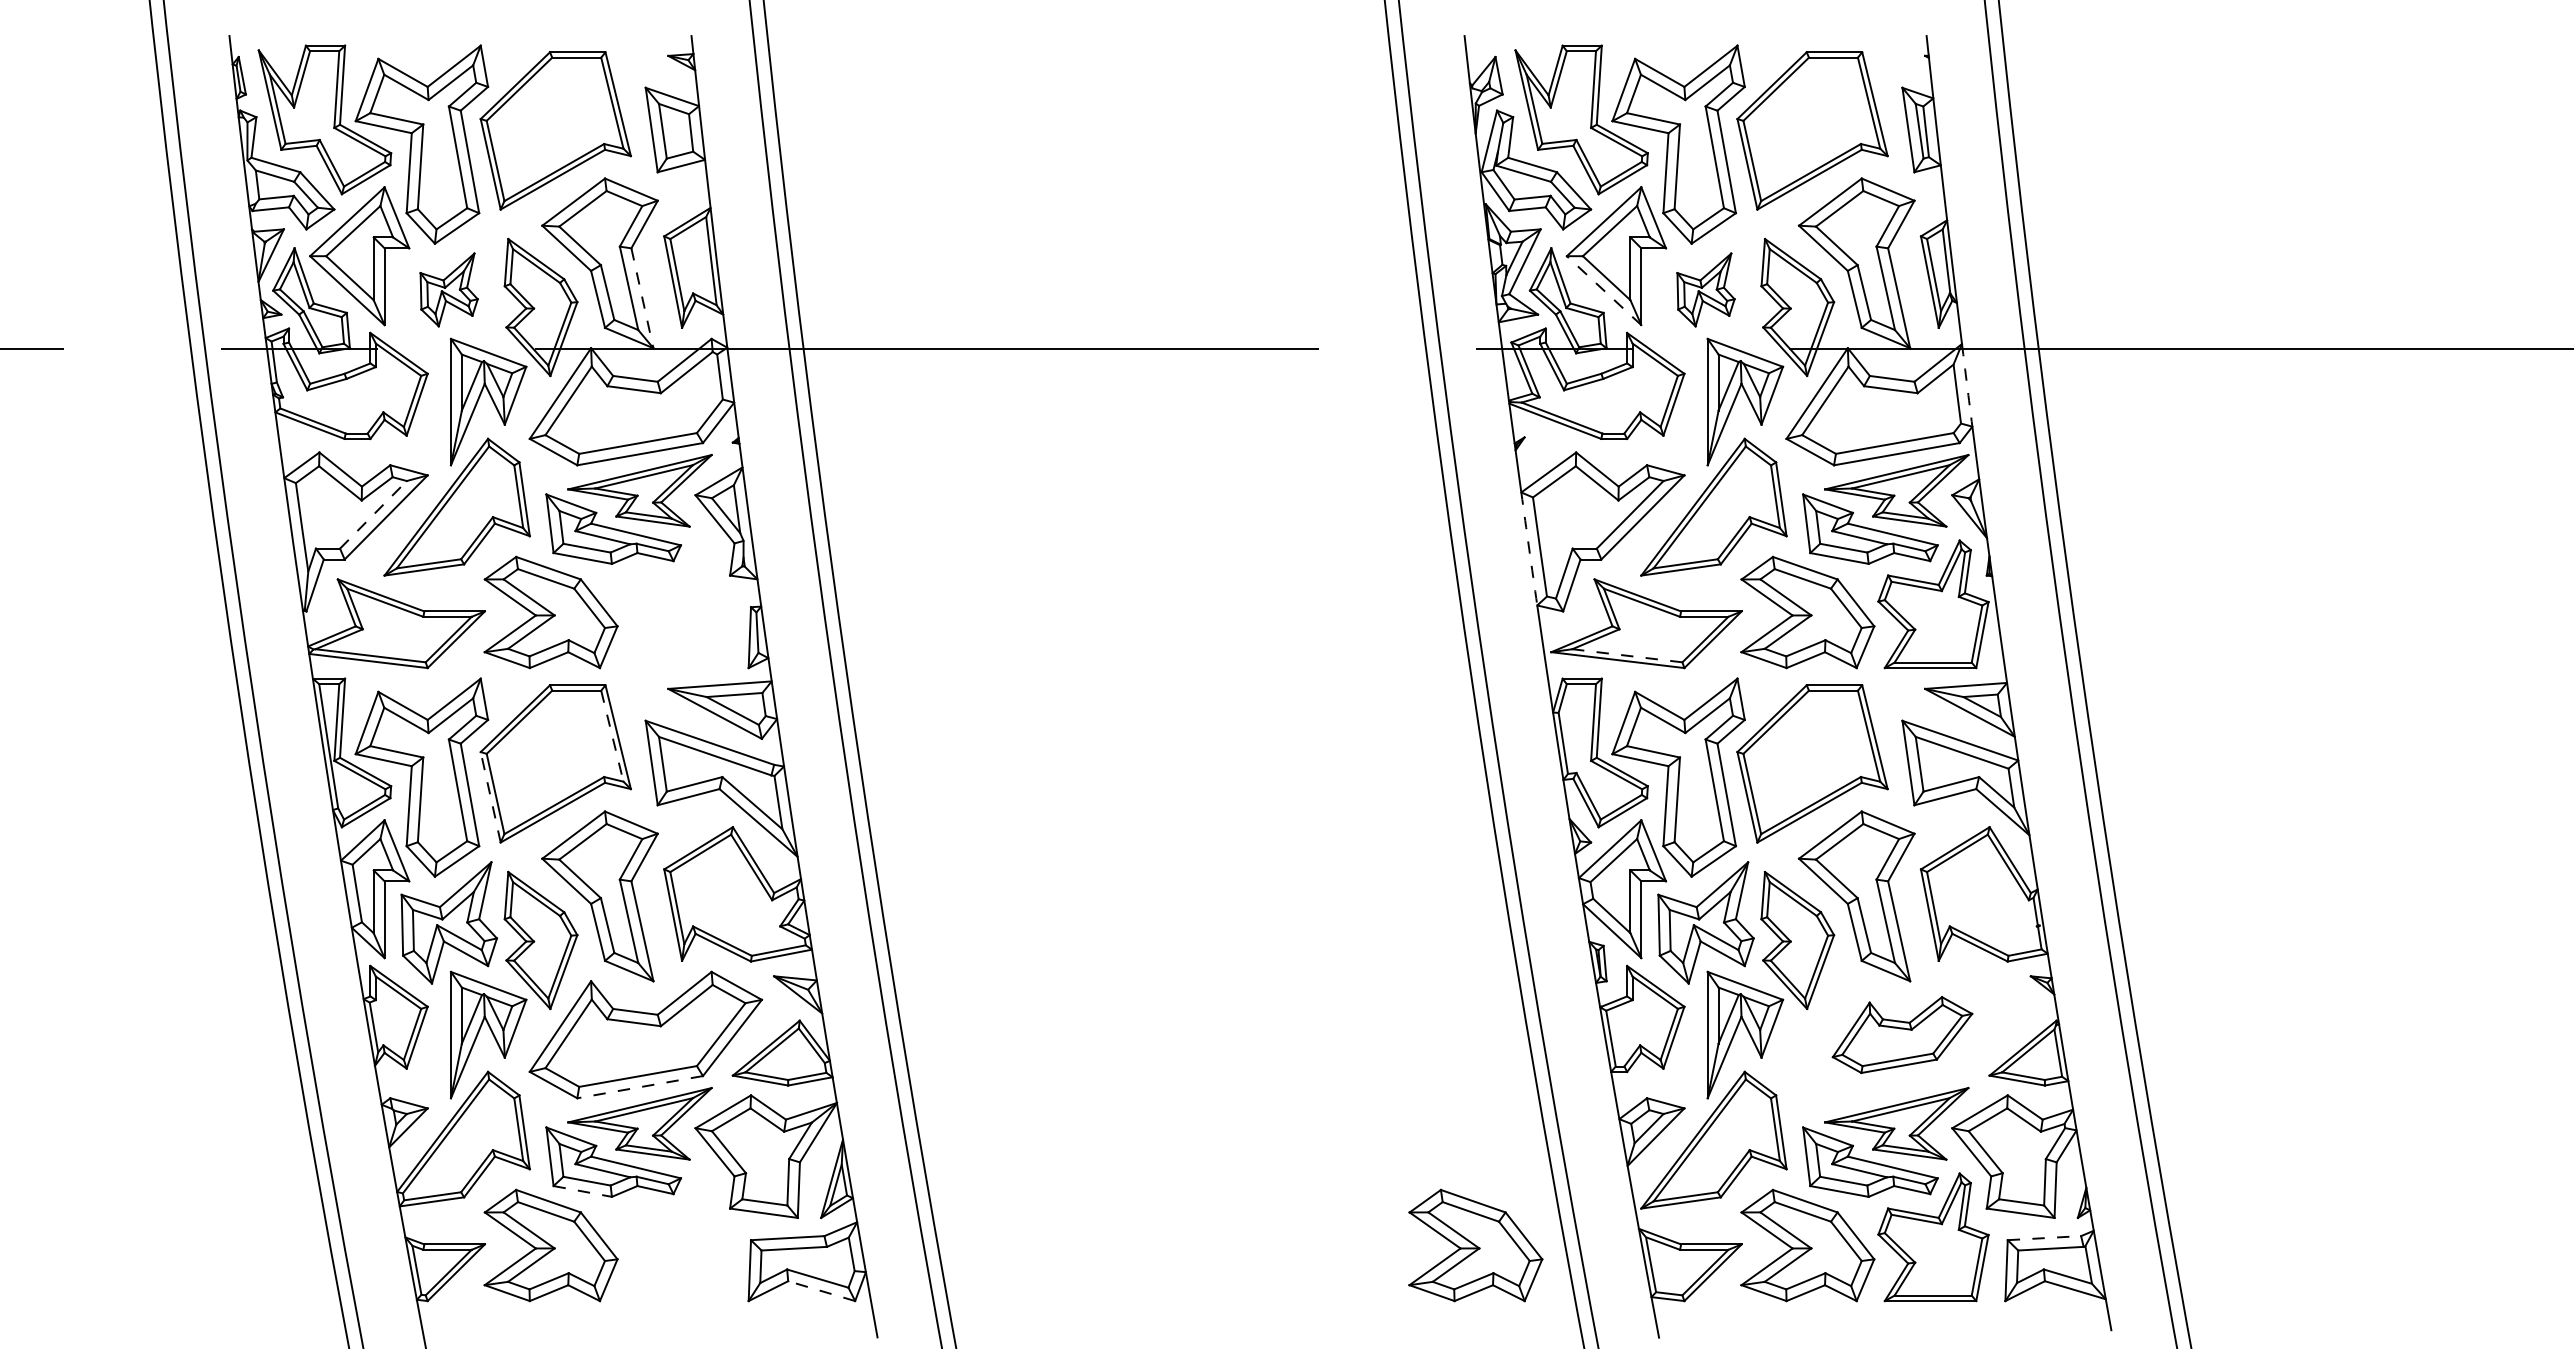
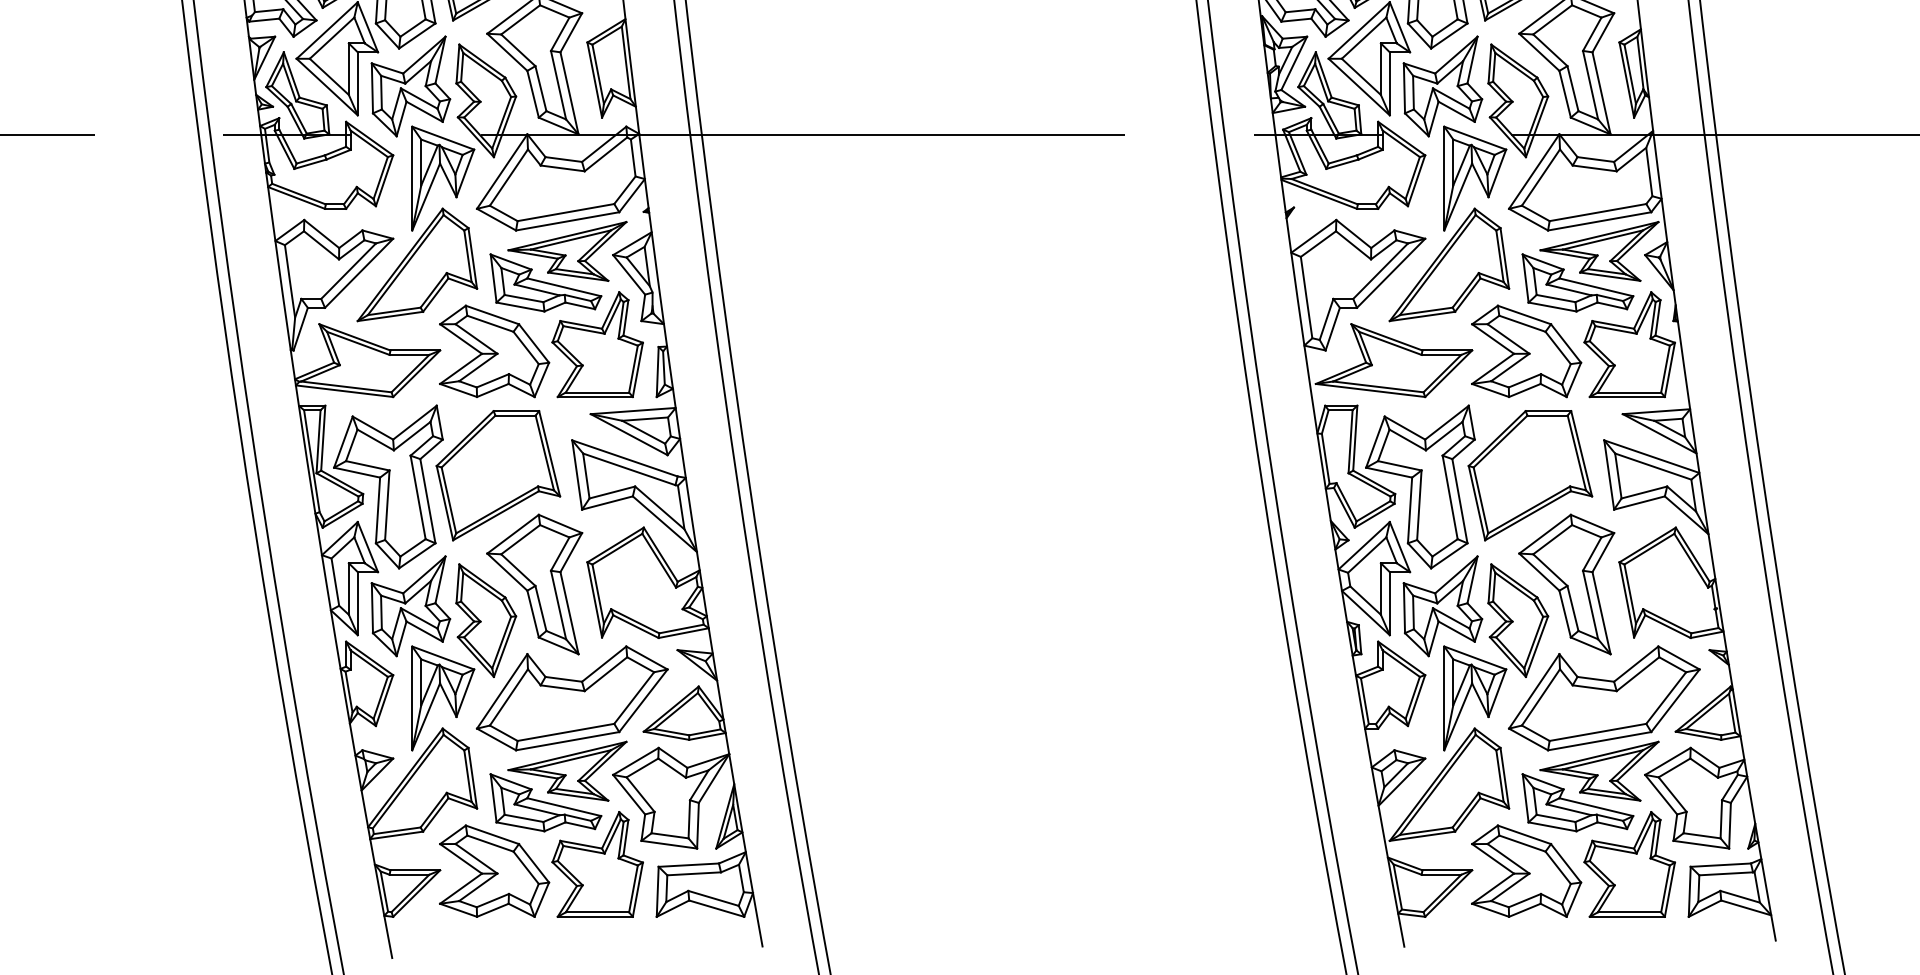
part: (448, 289) -> (410, 86), size x1.67
part: (1705, 289) -> (1442, 86), size x1.67
line: (1604, 290) -> (1359, 86), dashed -> solid
line: (642, 298) -> (569, 93), dashed -> solid
arc: (1967, 385) -> (1657, 164), dashed -> solid
line: (373, 514) -> (348, 270), dashed -> solid
arc: (1529, 548) -> (1297, 298), dashed -> solid
part: (676, 604) -> (597, 344), added
line: (1626, 655) -> (1377, 386), dashed -> solid
line: (612, 736) -> (544, 453), dashed -> solid
line: (490, 796) -> (444, 502), dashed -> solid
part: (1902, 1034) -> (1604, 697), size x1.67
line: (640, 1087) -> (567, 741), dashed -> solid
line: (582, 1191) -> (520, 826), dashed -> solid
part: (676, 1237) -> (597, 864), added
line: (2044, 1238) -> (1720, 865), dashed -> solid
part: (1475, 1245) -> (1253, 871), removed
line: (821, 1291) -> (716, 908), dashed -> solid

